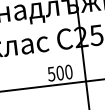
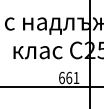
text: (59, 72) -> (68, 77), 500 -> 661

